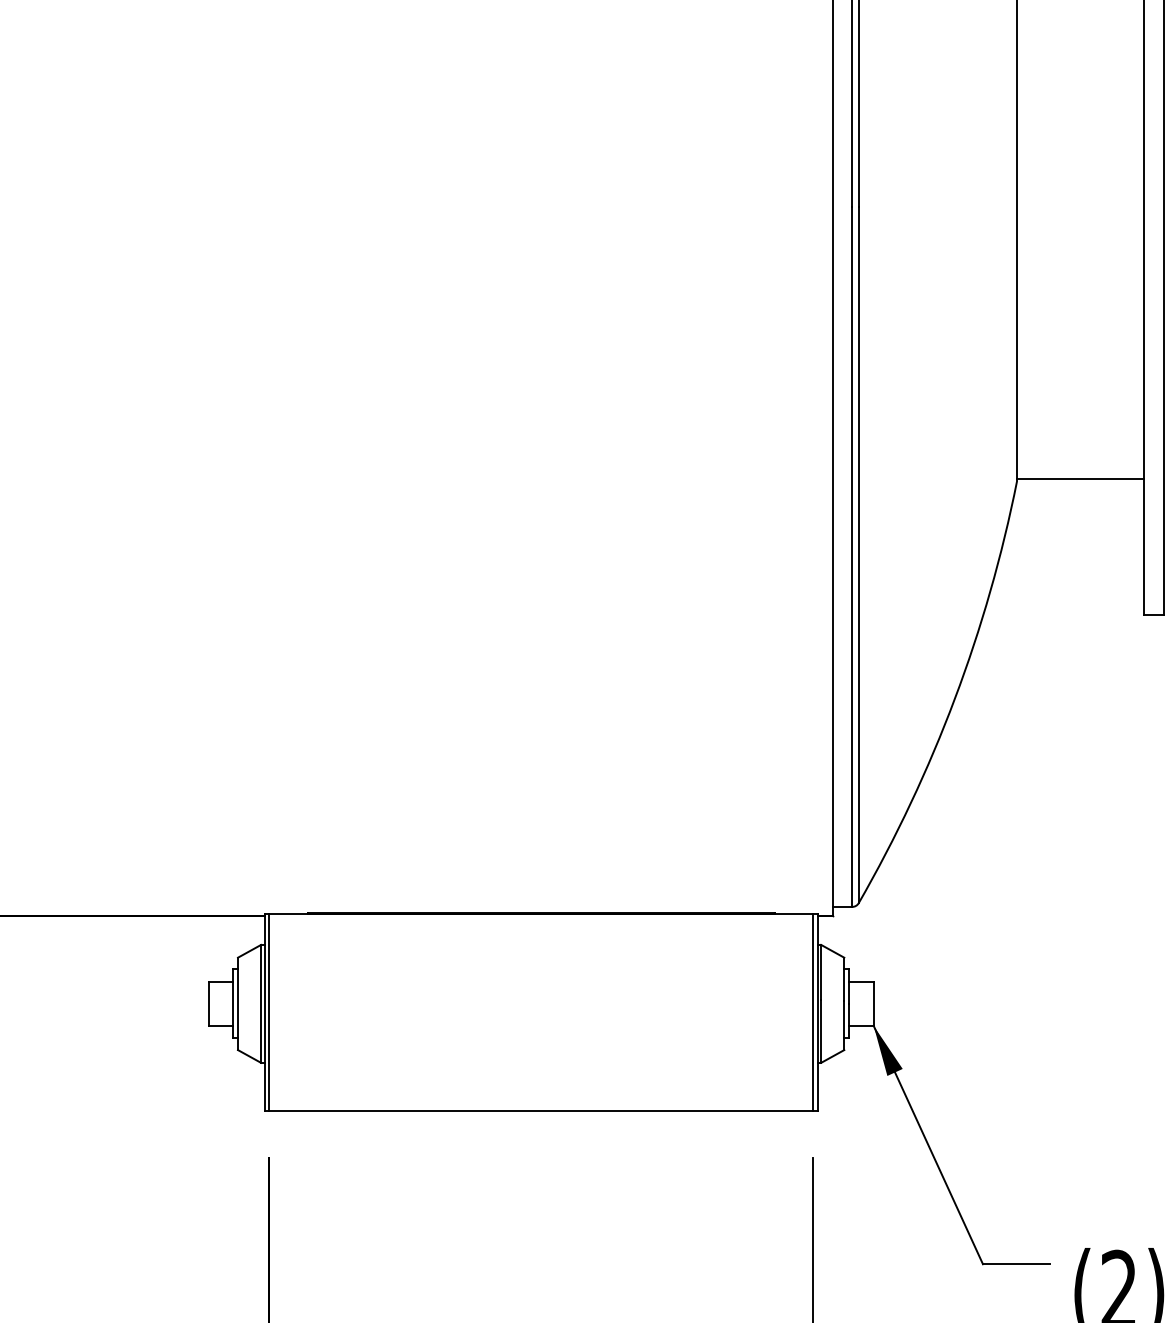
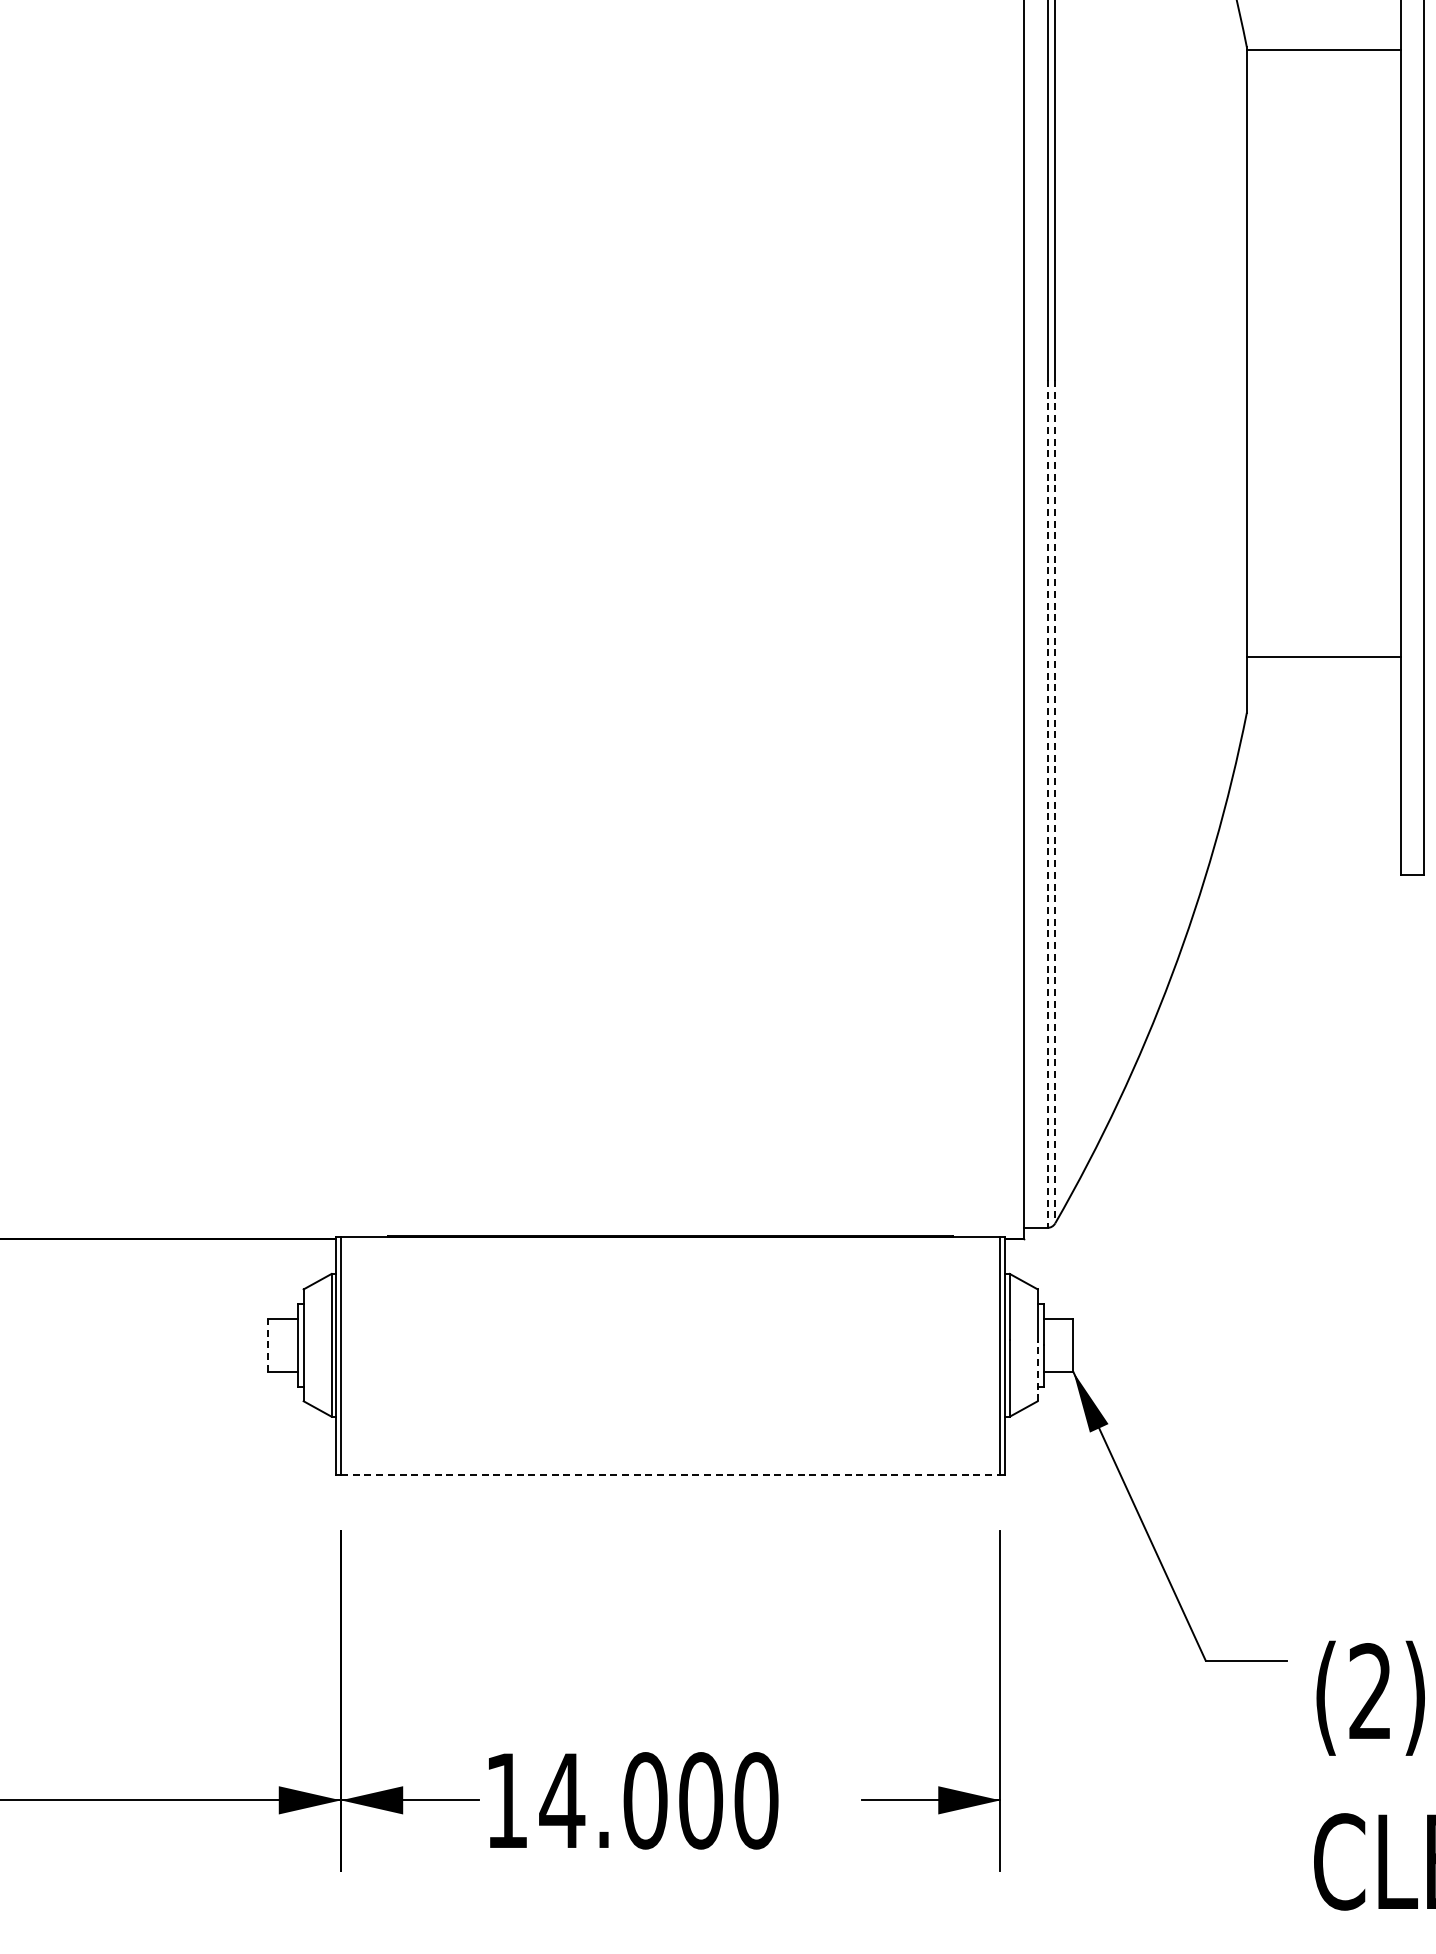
line: (1080, 478) -> (1323, 656), moved
line: (858, 554) -> (1055, 801), solid -> dashed
line: (852, 556) -> (1047, 803), solid -> dashed
line: (208, 1003) -> (268, 1344), solid -> dashed
line: (844, 1025) -> (1037, 1371), solid -> dashed
line: (540, 1110) -> (670, 1474), solid -> dashed

